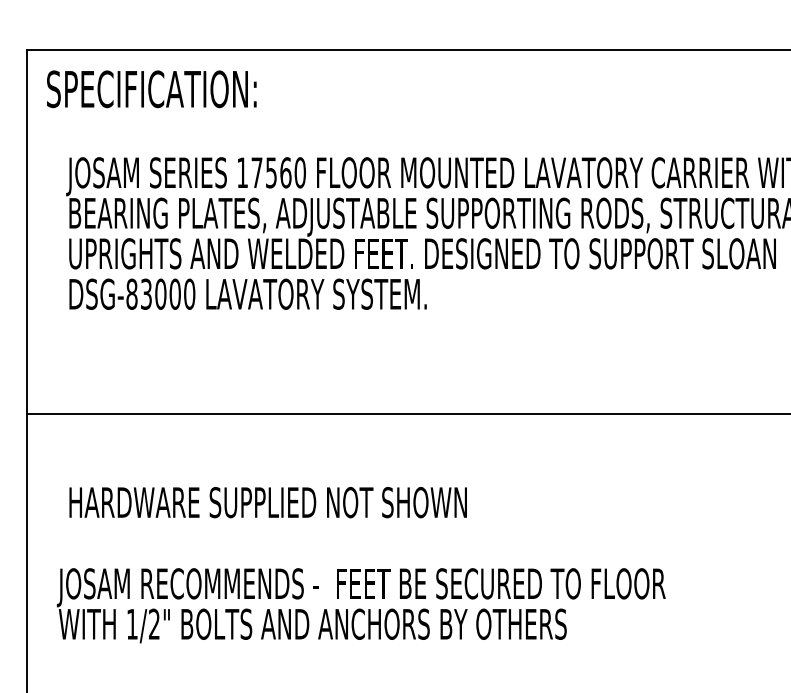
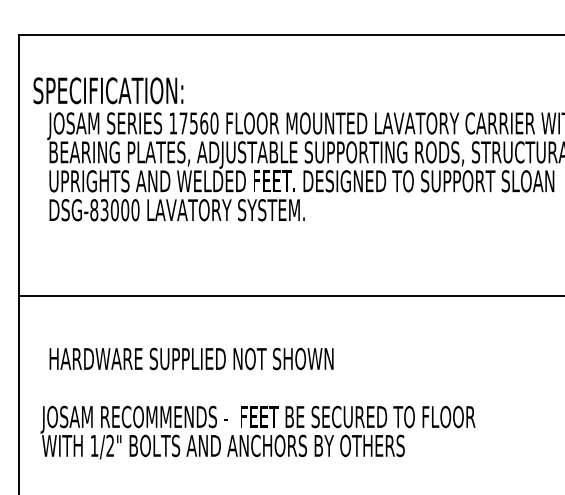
text: (151, 88) -> (108, 90), moved

